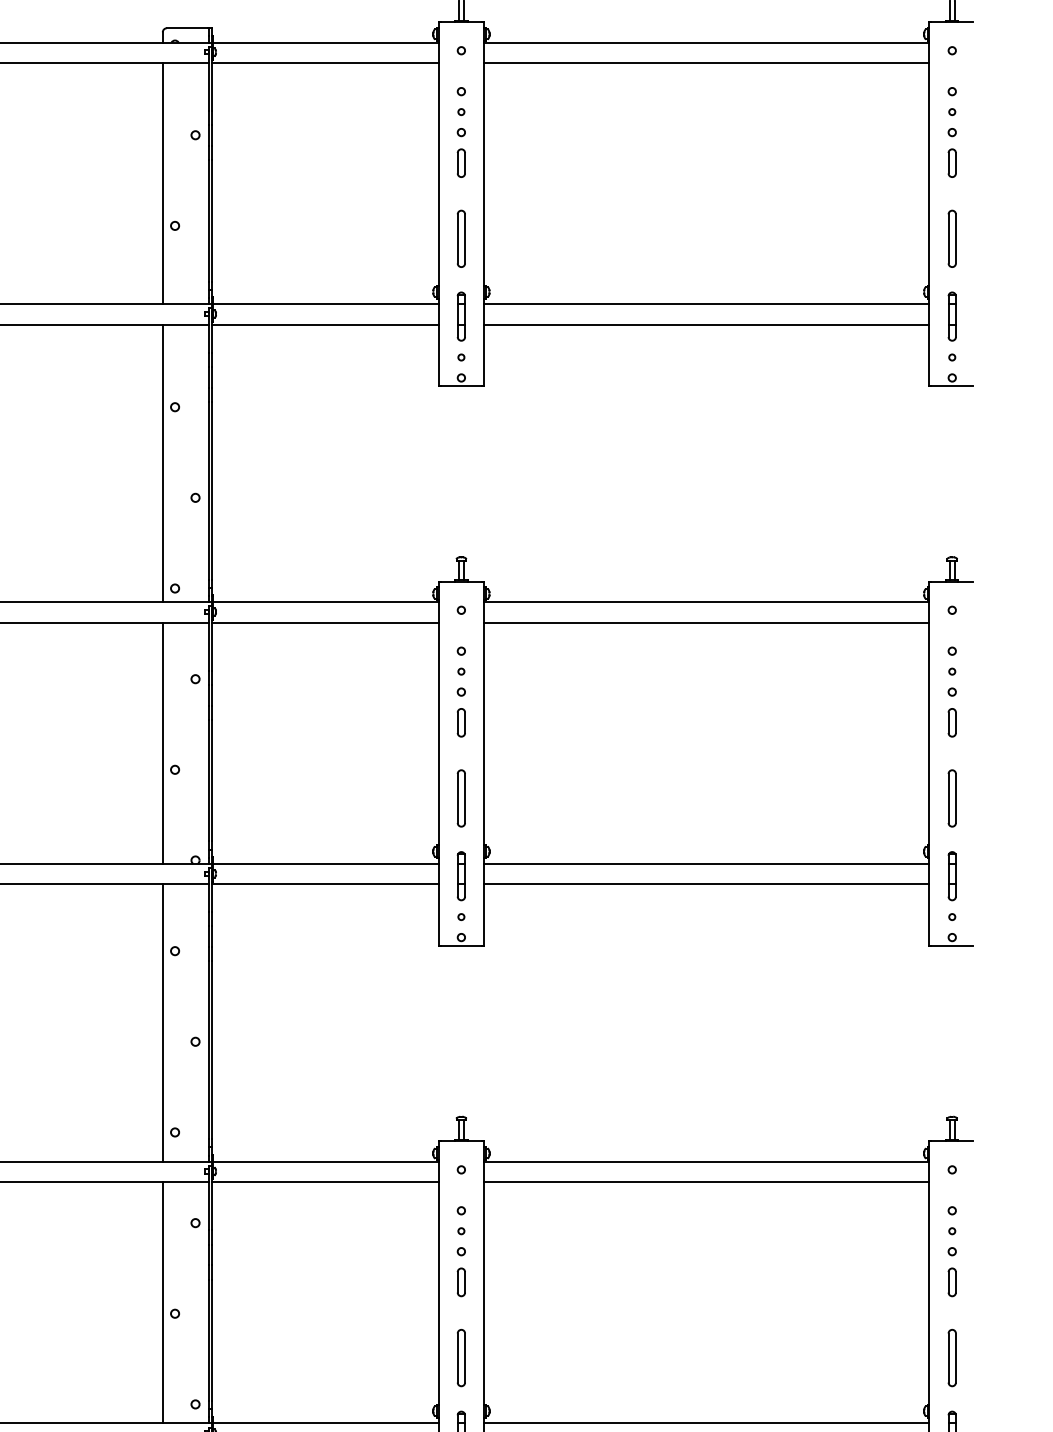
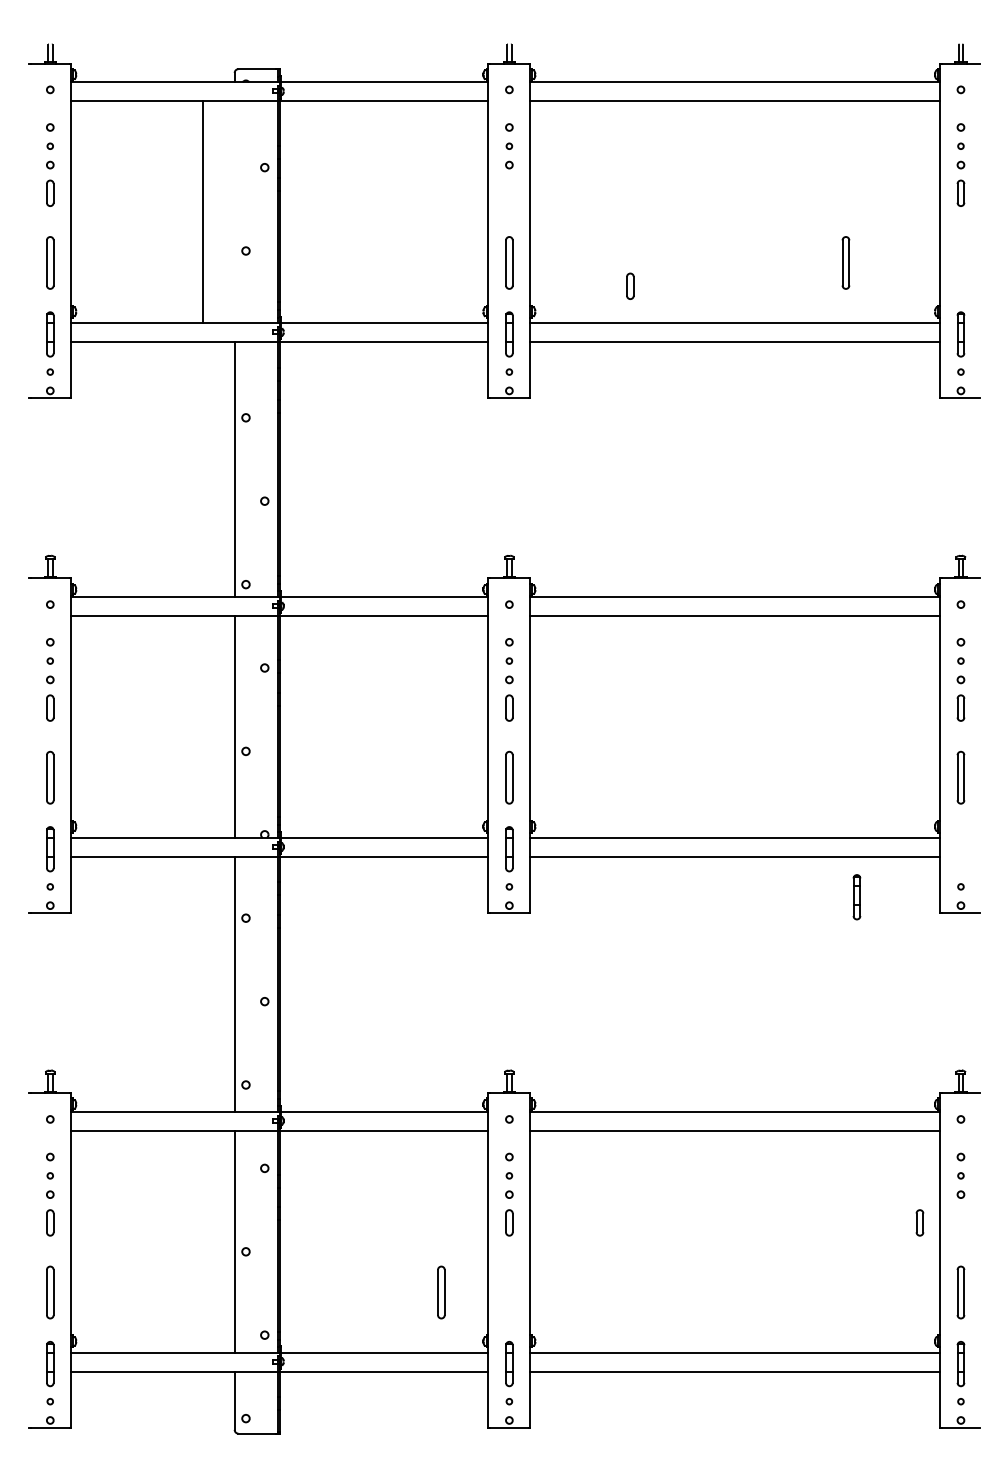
part: (461, 162) -> (630, 285), moved
line: (162, 184) -> (202, 212), moved
part: (951, 238) -> (845, 262), moved
part: (951, 876) -> (856, 897), moved
part: (951, 1281) -> (919, 1222), moved
part: (461, 1358) -> (441, 1292), moved

